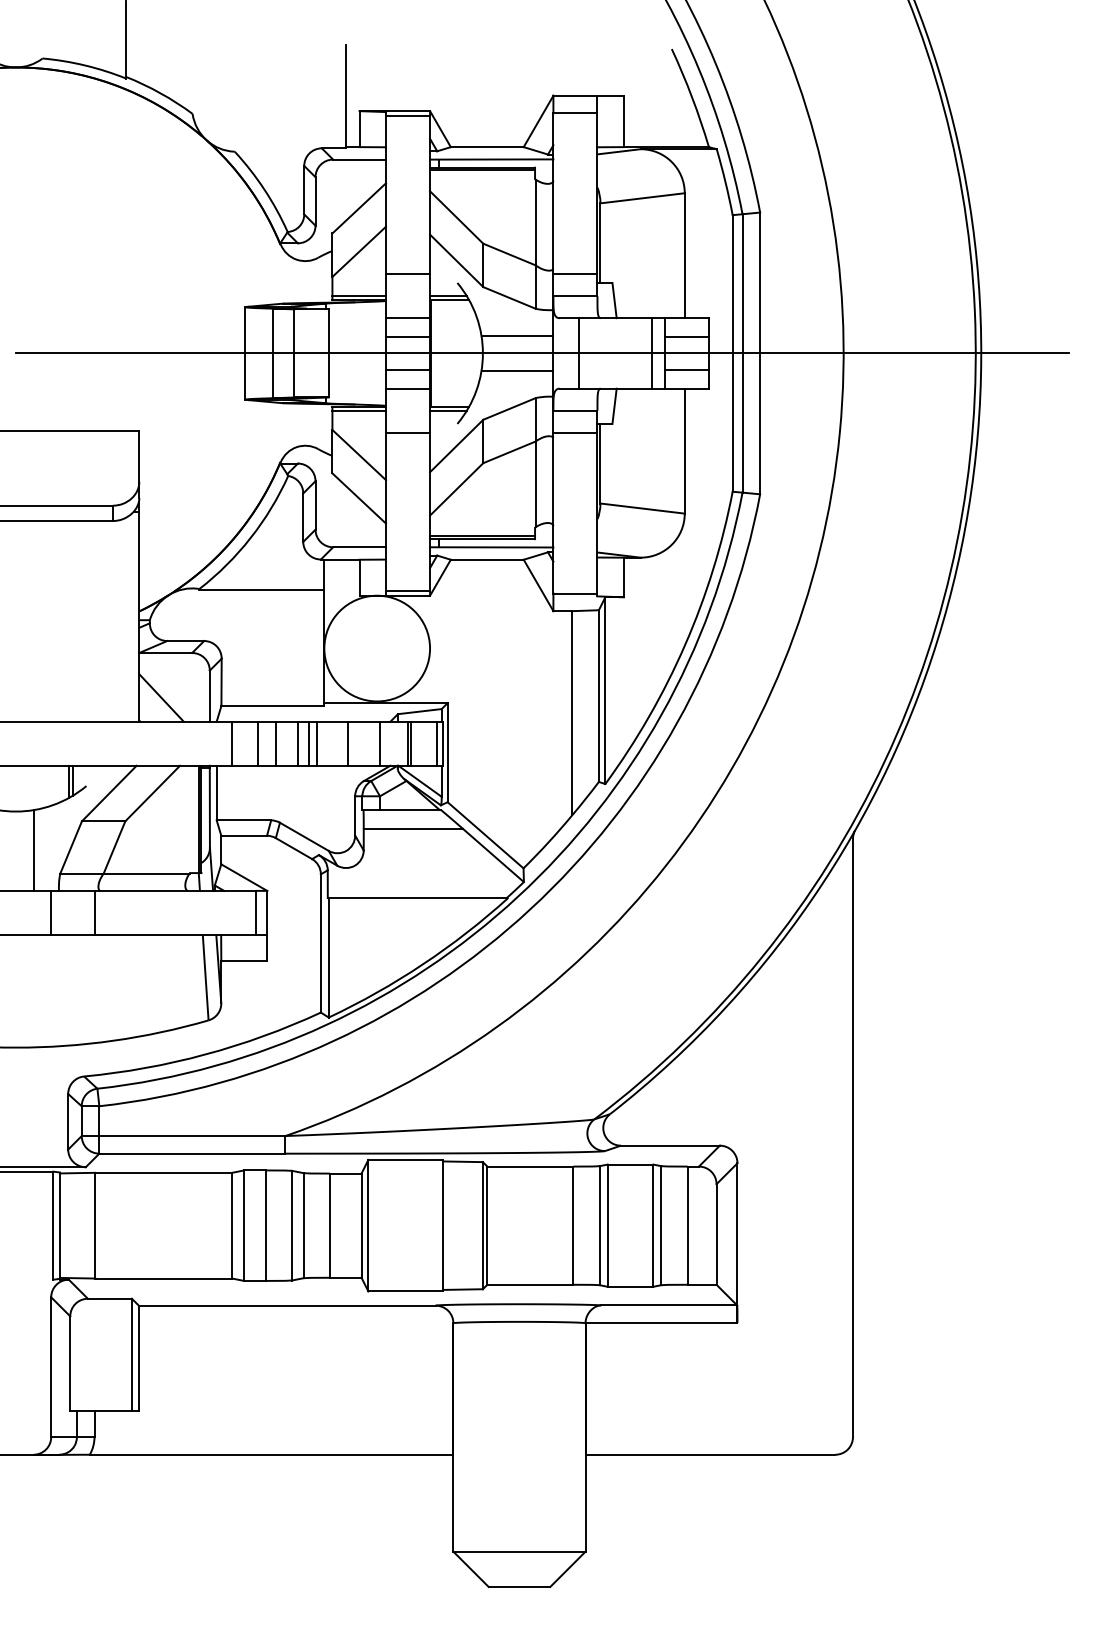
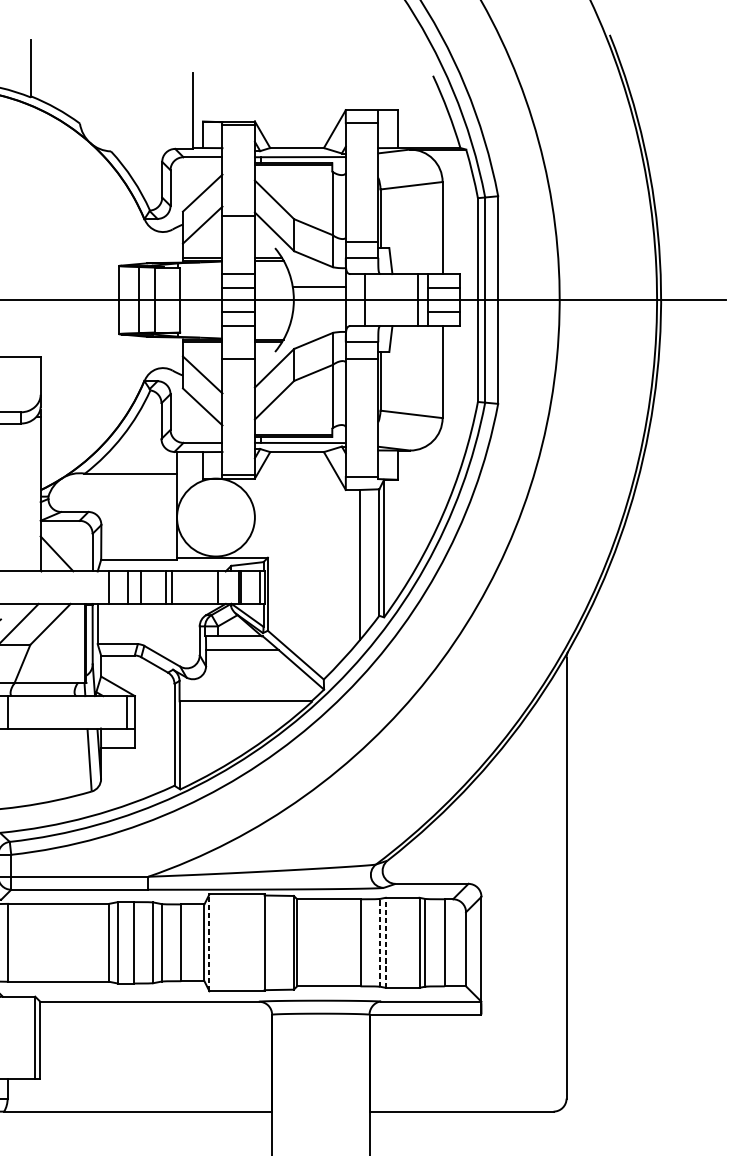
line: (408, 274) -> (239, 216), moved
line: (517, 371) -> (319, 313), removed
line: (298, 743) -> (157, 587), removed
line: (347, 743) -> (194, 587), removed
line: (368, 1225) -> (209, 942), solid -> dashed
line: (599, 1225) -> (379, 942), solid -> dashed
line: (607, 1225) -> (385, 942), solid -> dashed

